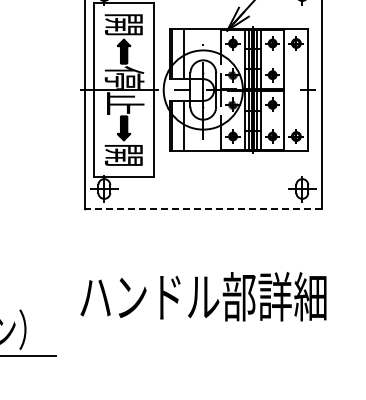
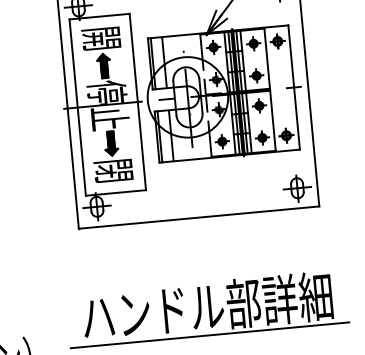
text: (120, 155) -> (110, 171), 開 -> 閉
line: (203, 208) -> (199, 217), dashed -> solid
line: (202, 325) -> (209, 335), added

